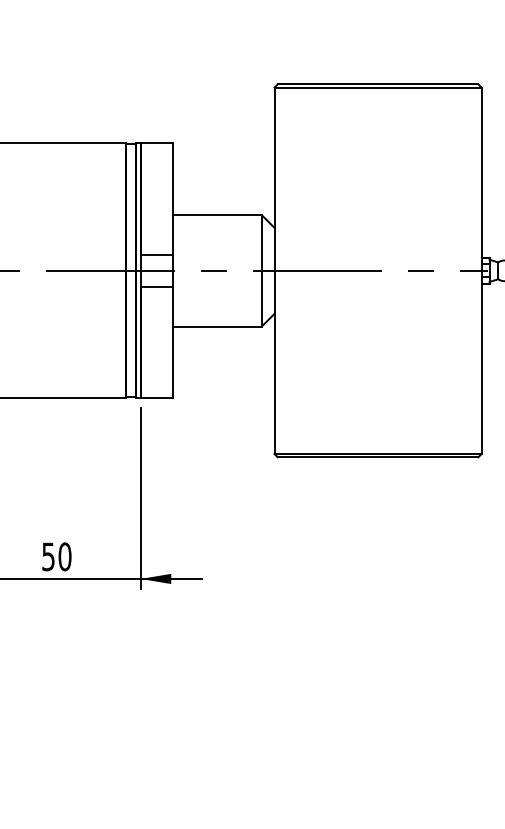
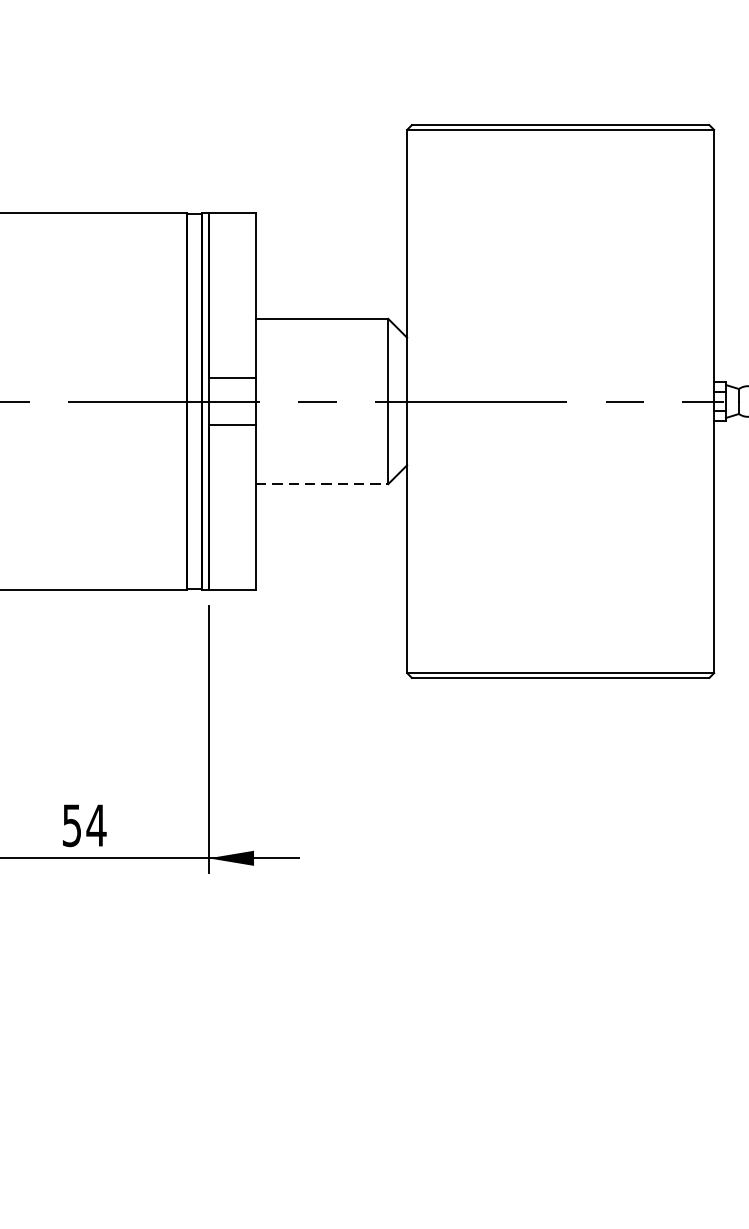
line: (217, 326) -> (322, 484), solid -> dashed
text: (64, 556) -> (95, 825), 50 -> 54

